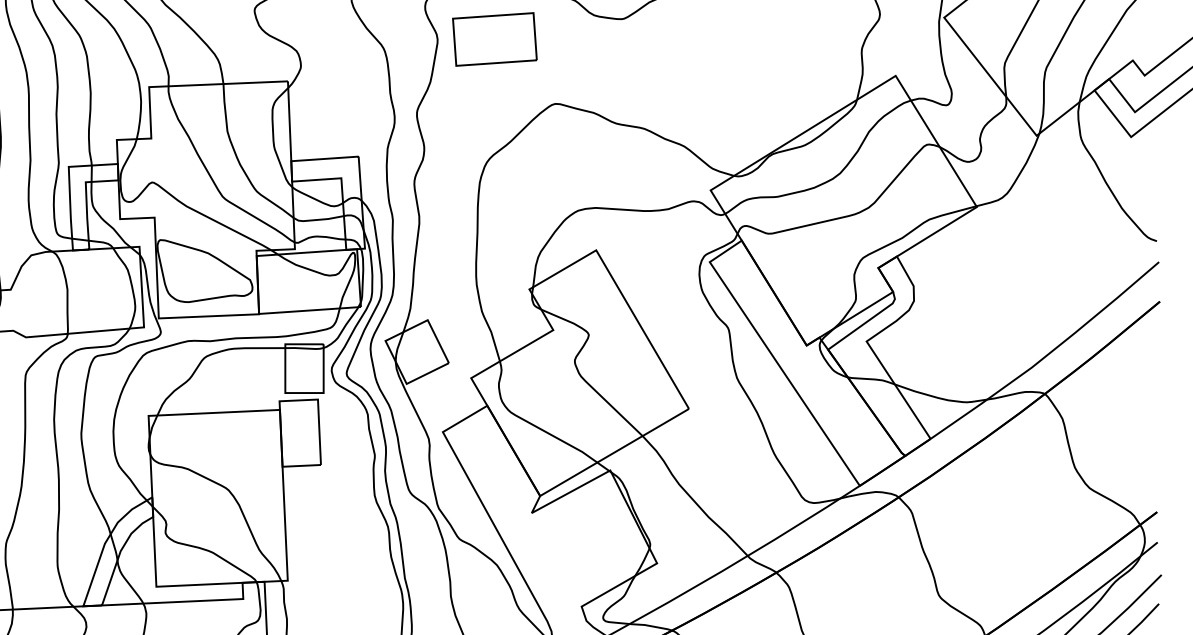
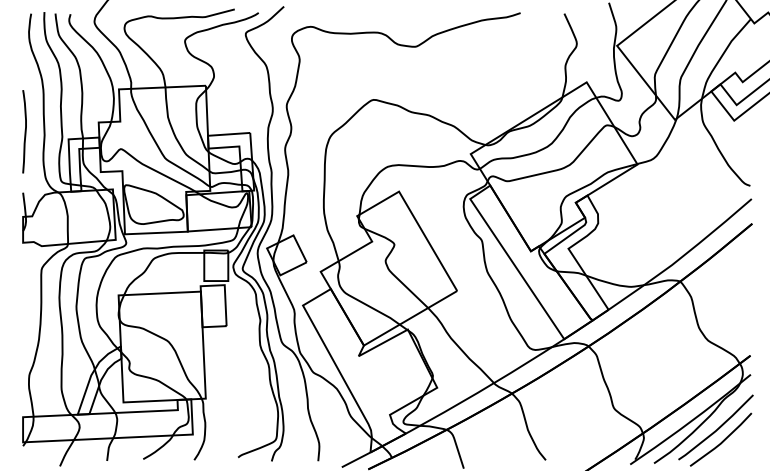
part: (494, 39) -> (335, 59), removed

